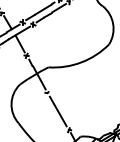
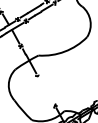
line: (58, 110) -> (46, 90), removed

